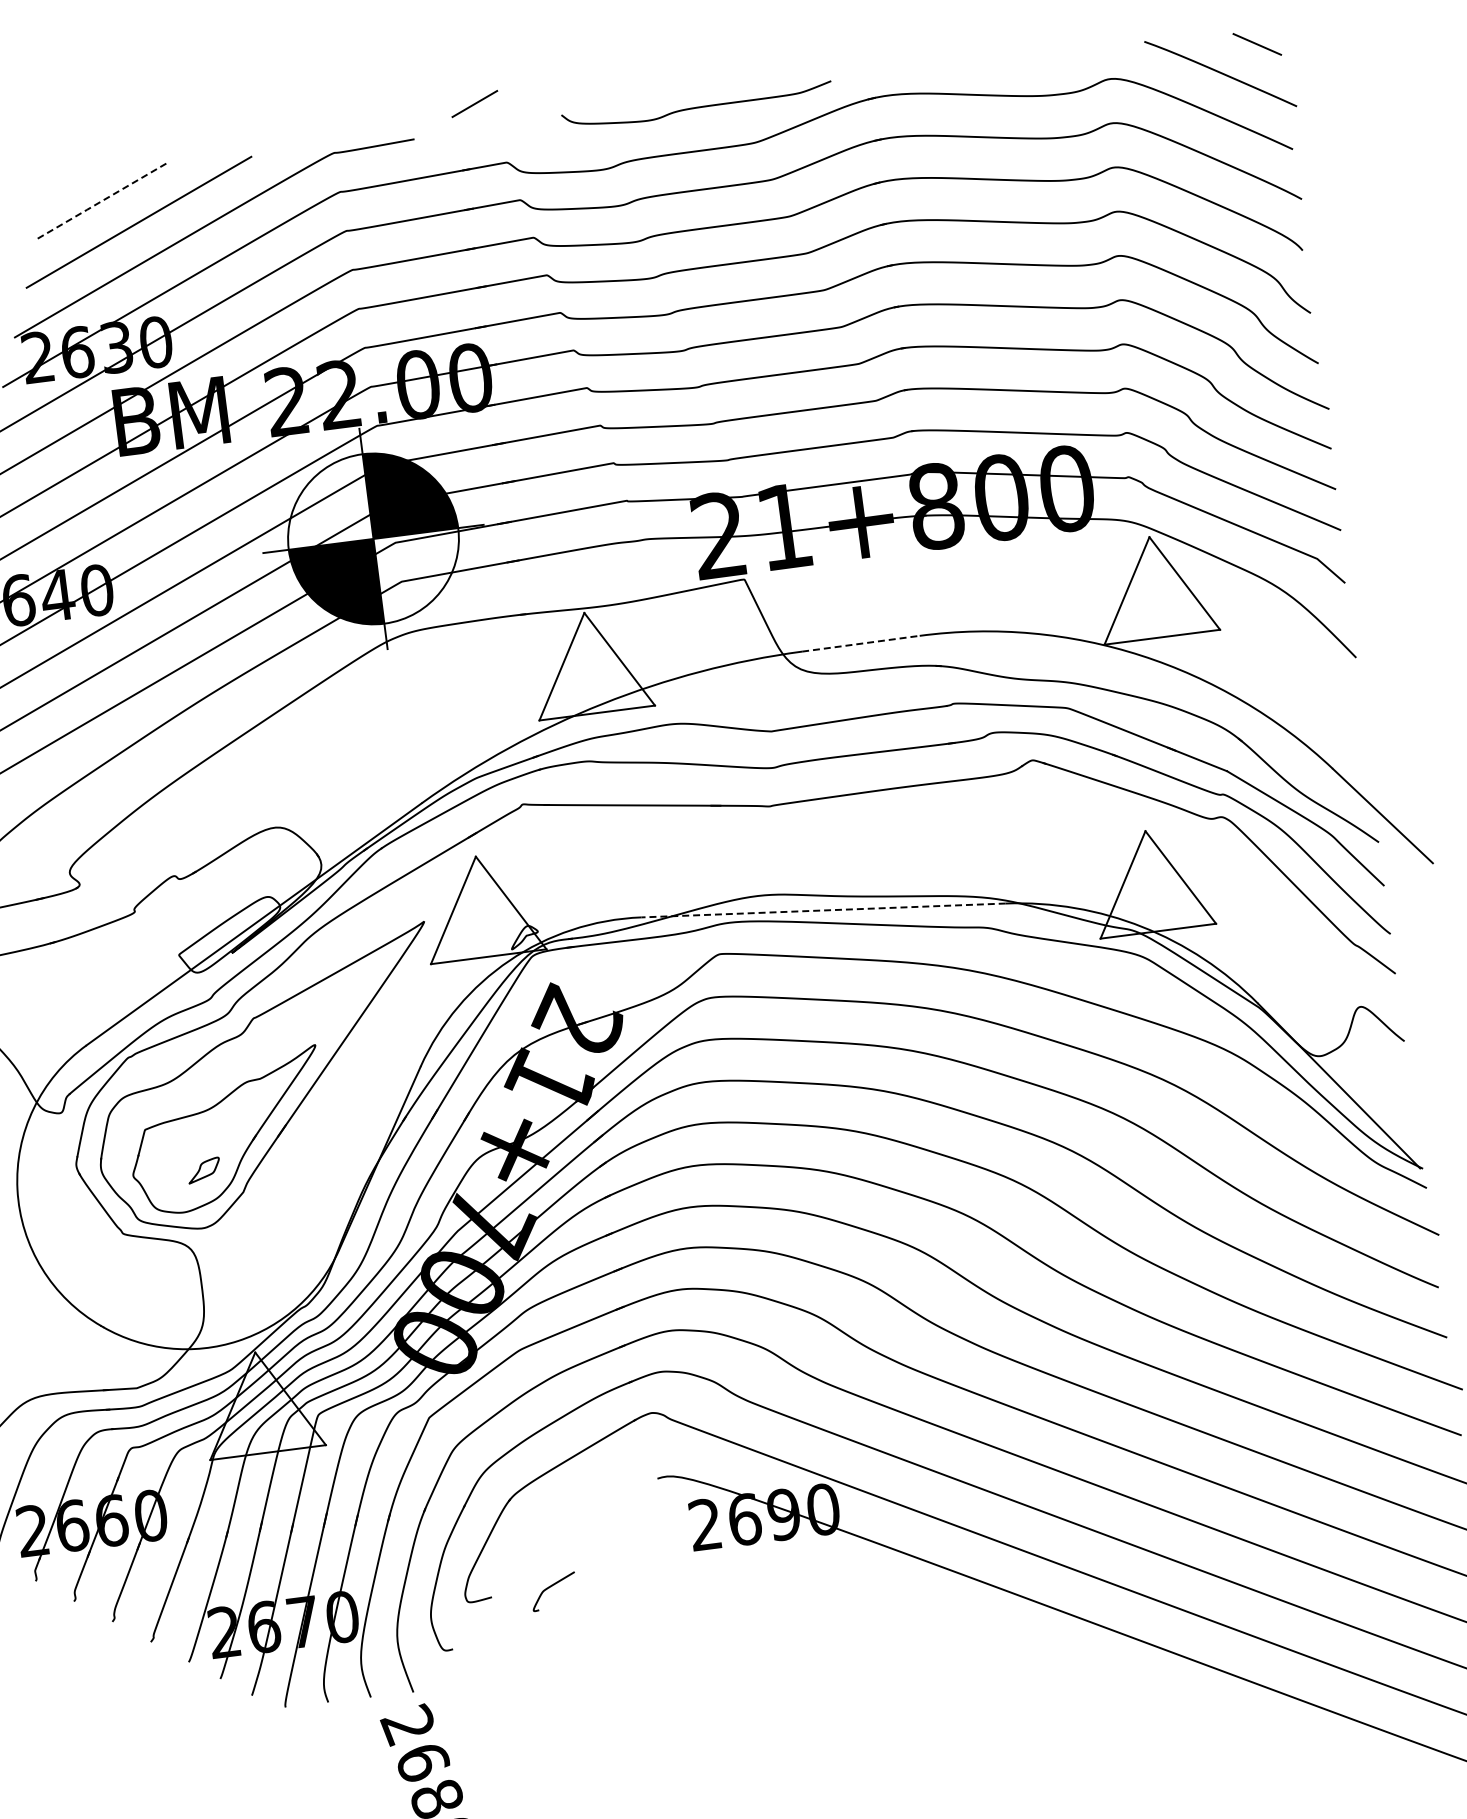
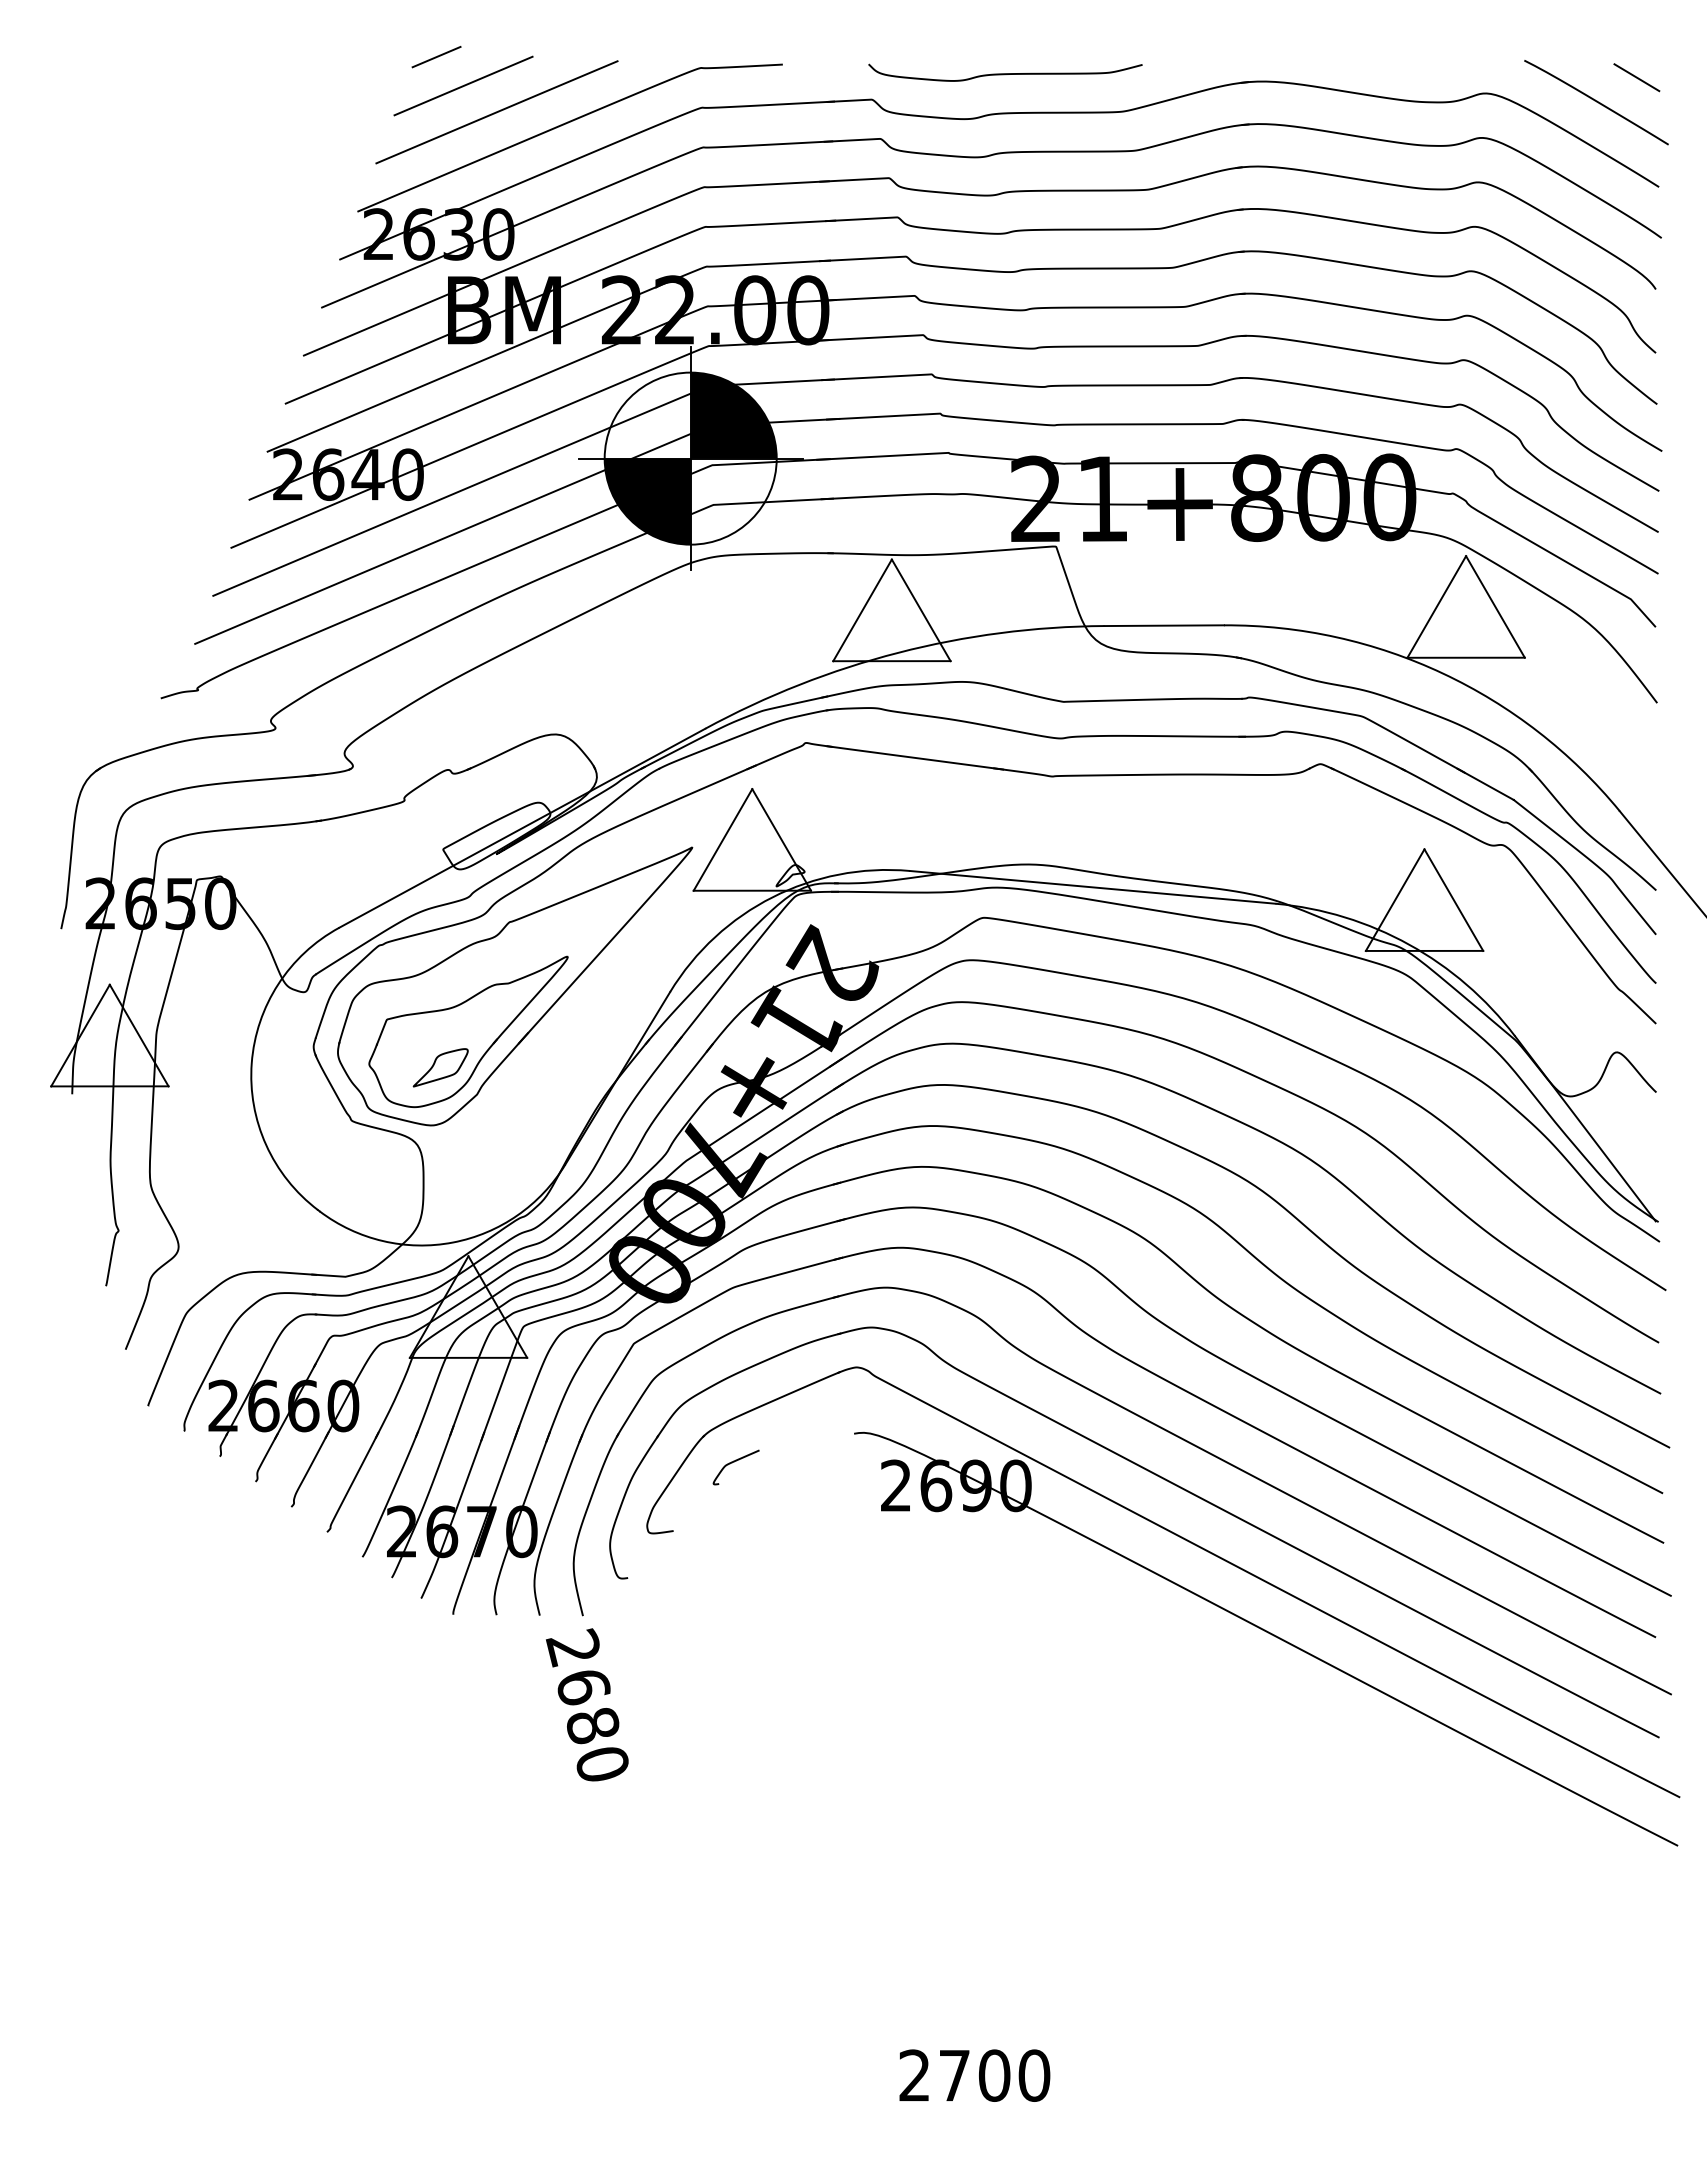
line: (474, 104) -> (436, 57), moved
curve: (697, 106) -> (1005, 73), moved
line: (103, 200) -> (464, 85), dashed -> solid
line: (861, 643) -> (1164, 625), dashed -> solid
line: (823, 910) -> (1092, 887), dashed -> solid
part: (203, 1170) -> (440, 1067), size x1.67
curve: (549, 1588) -> (732, 1463), moved

